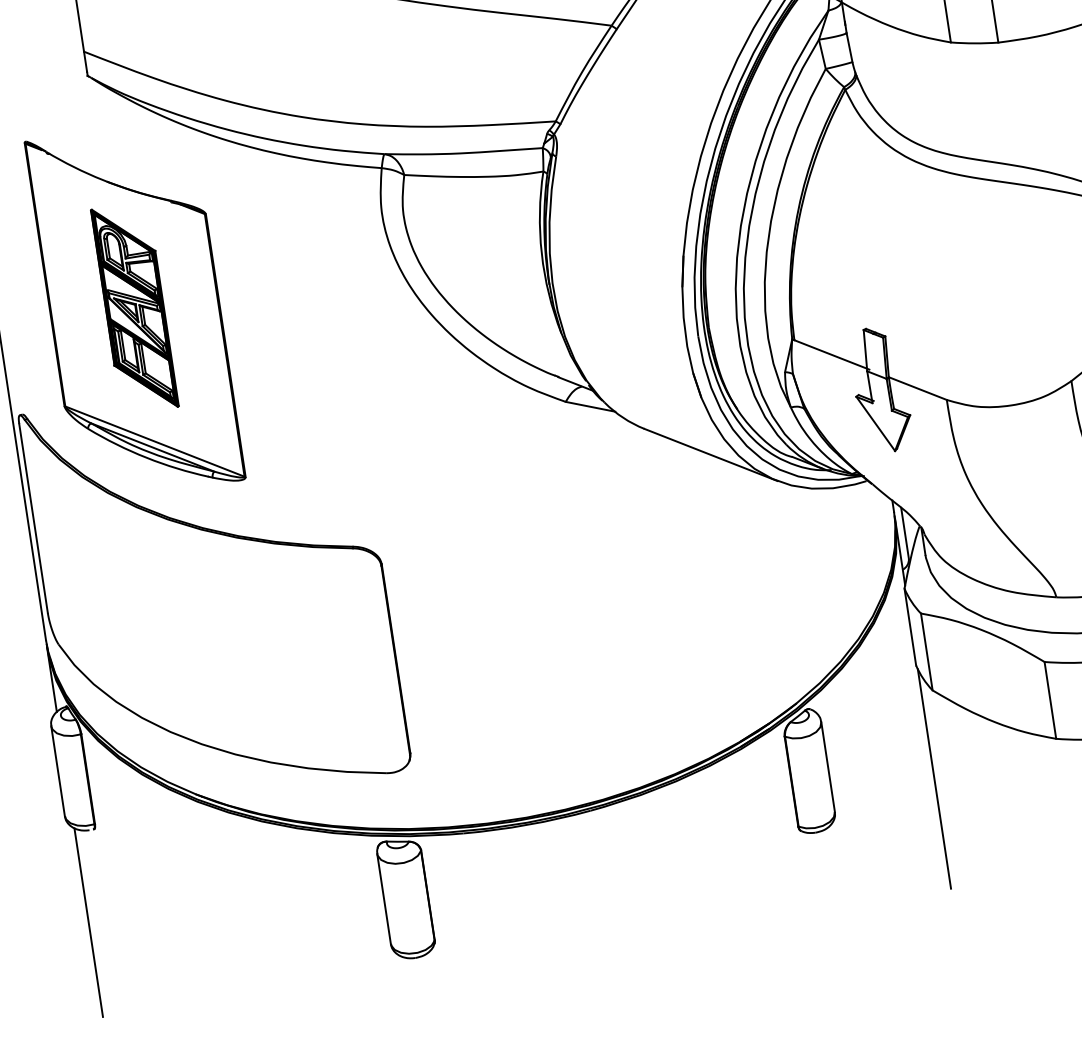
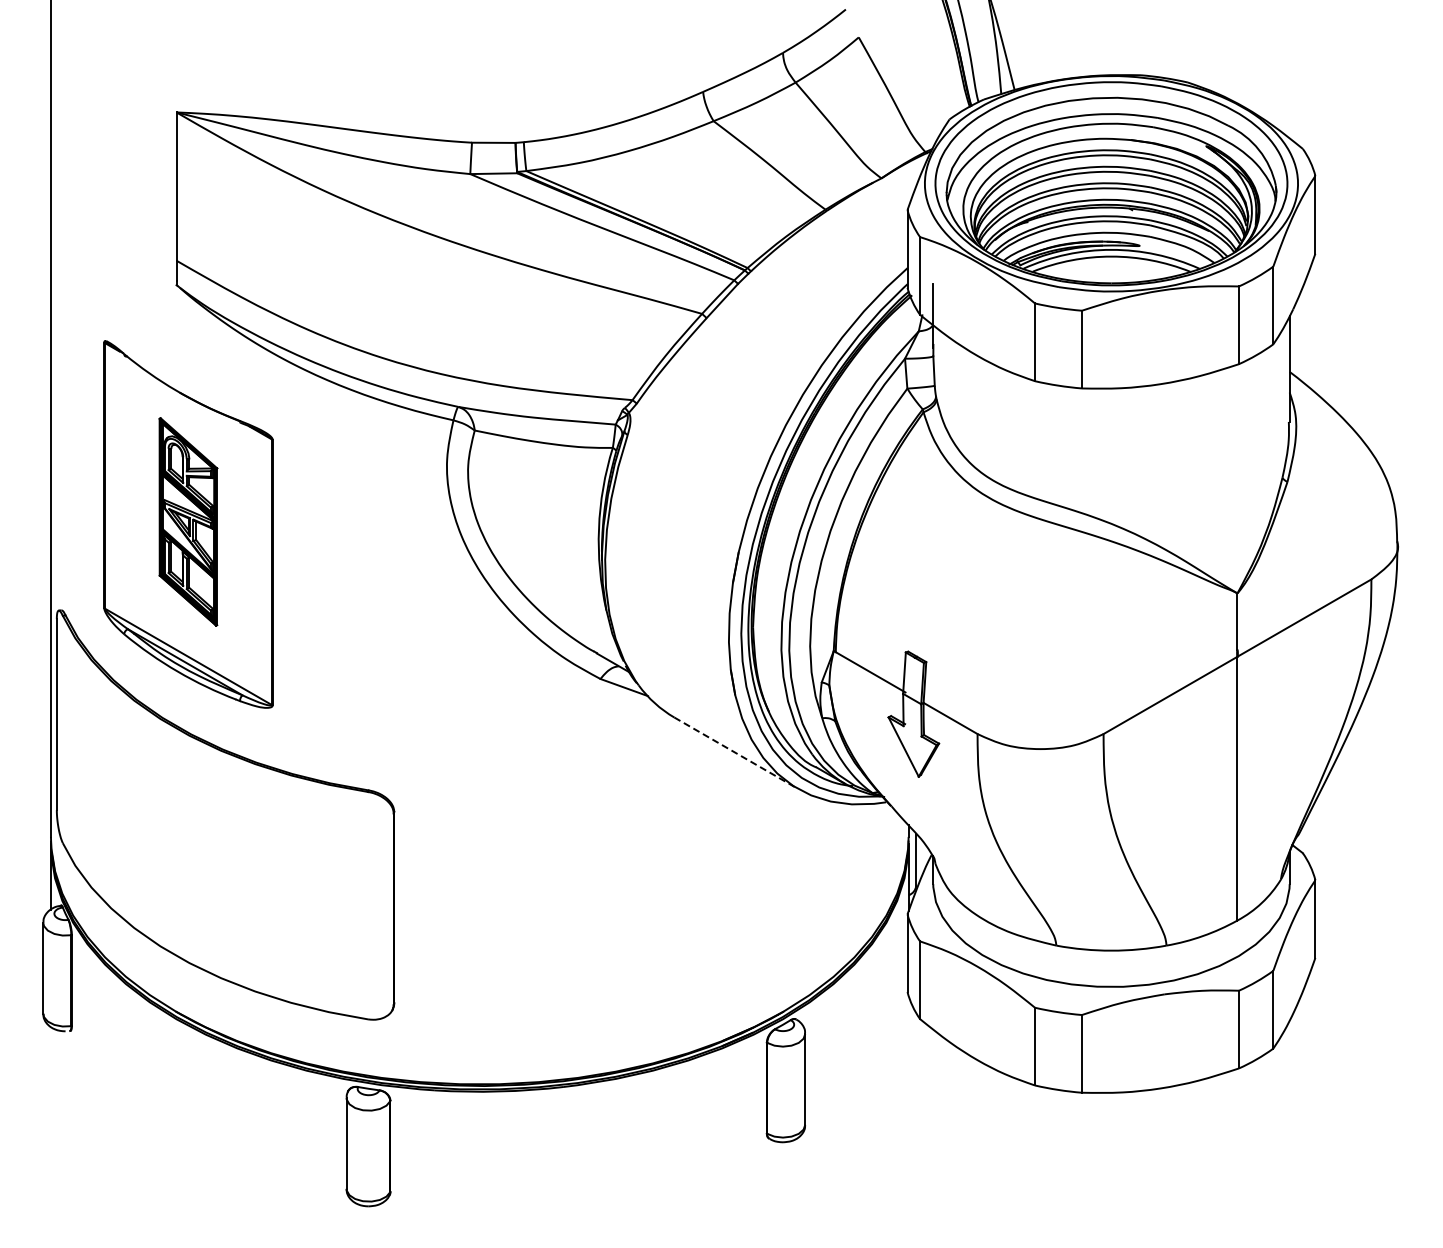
line: (711, 455) -> (736, 753), solid -> dashed
line: (934, 778) -> (908, 1106), removed
line: (88, 922) -> (50, 1122), removed

